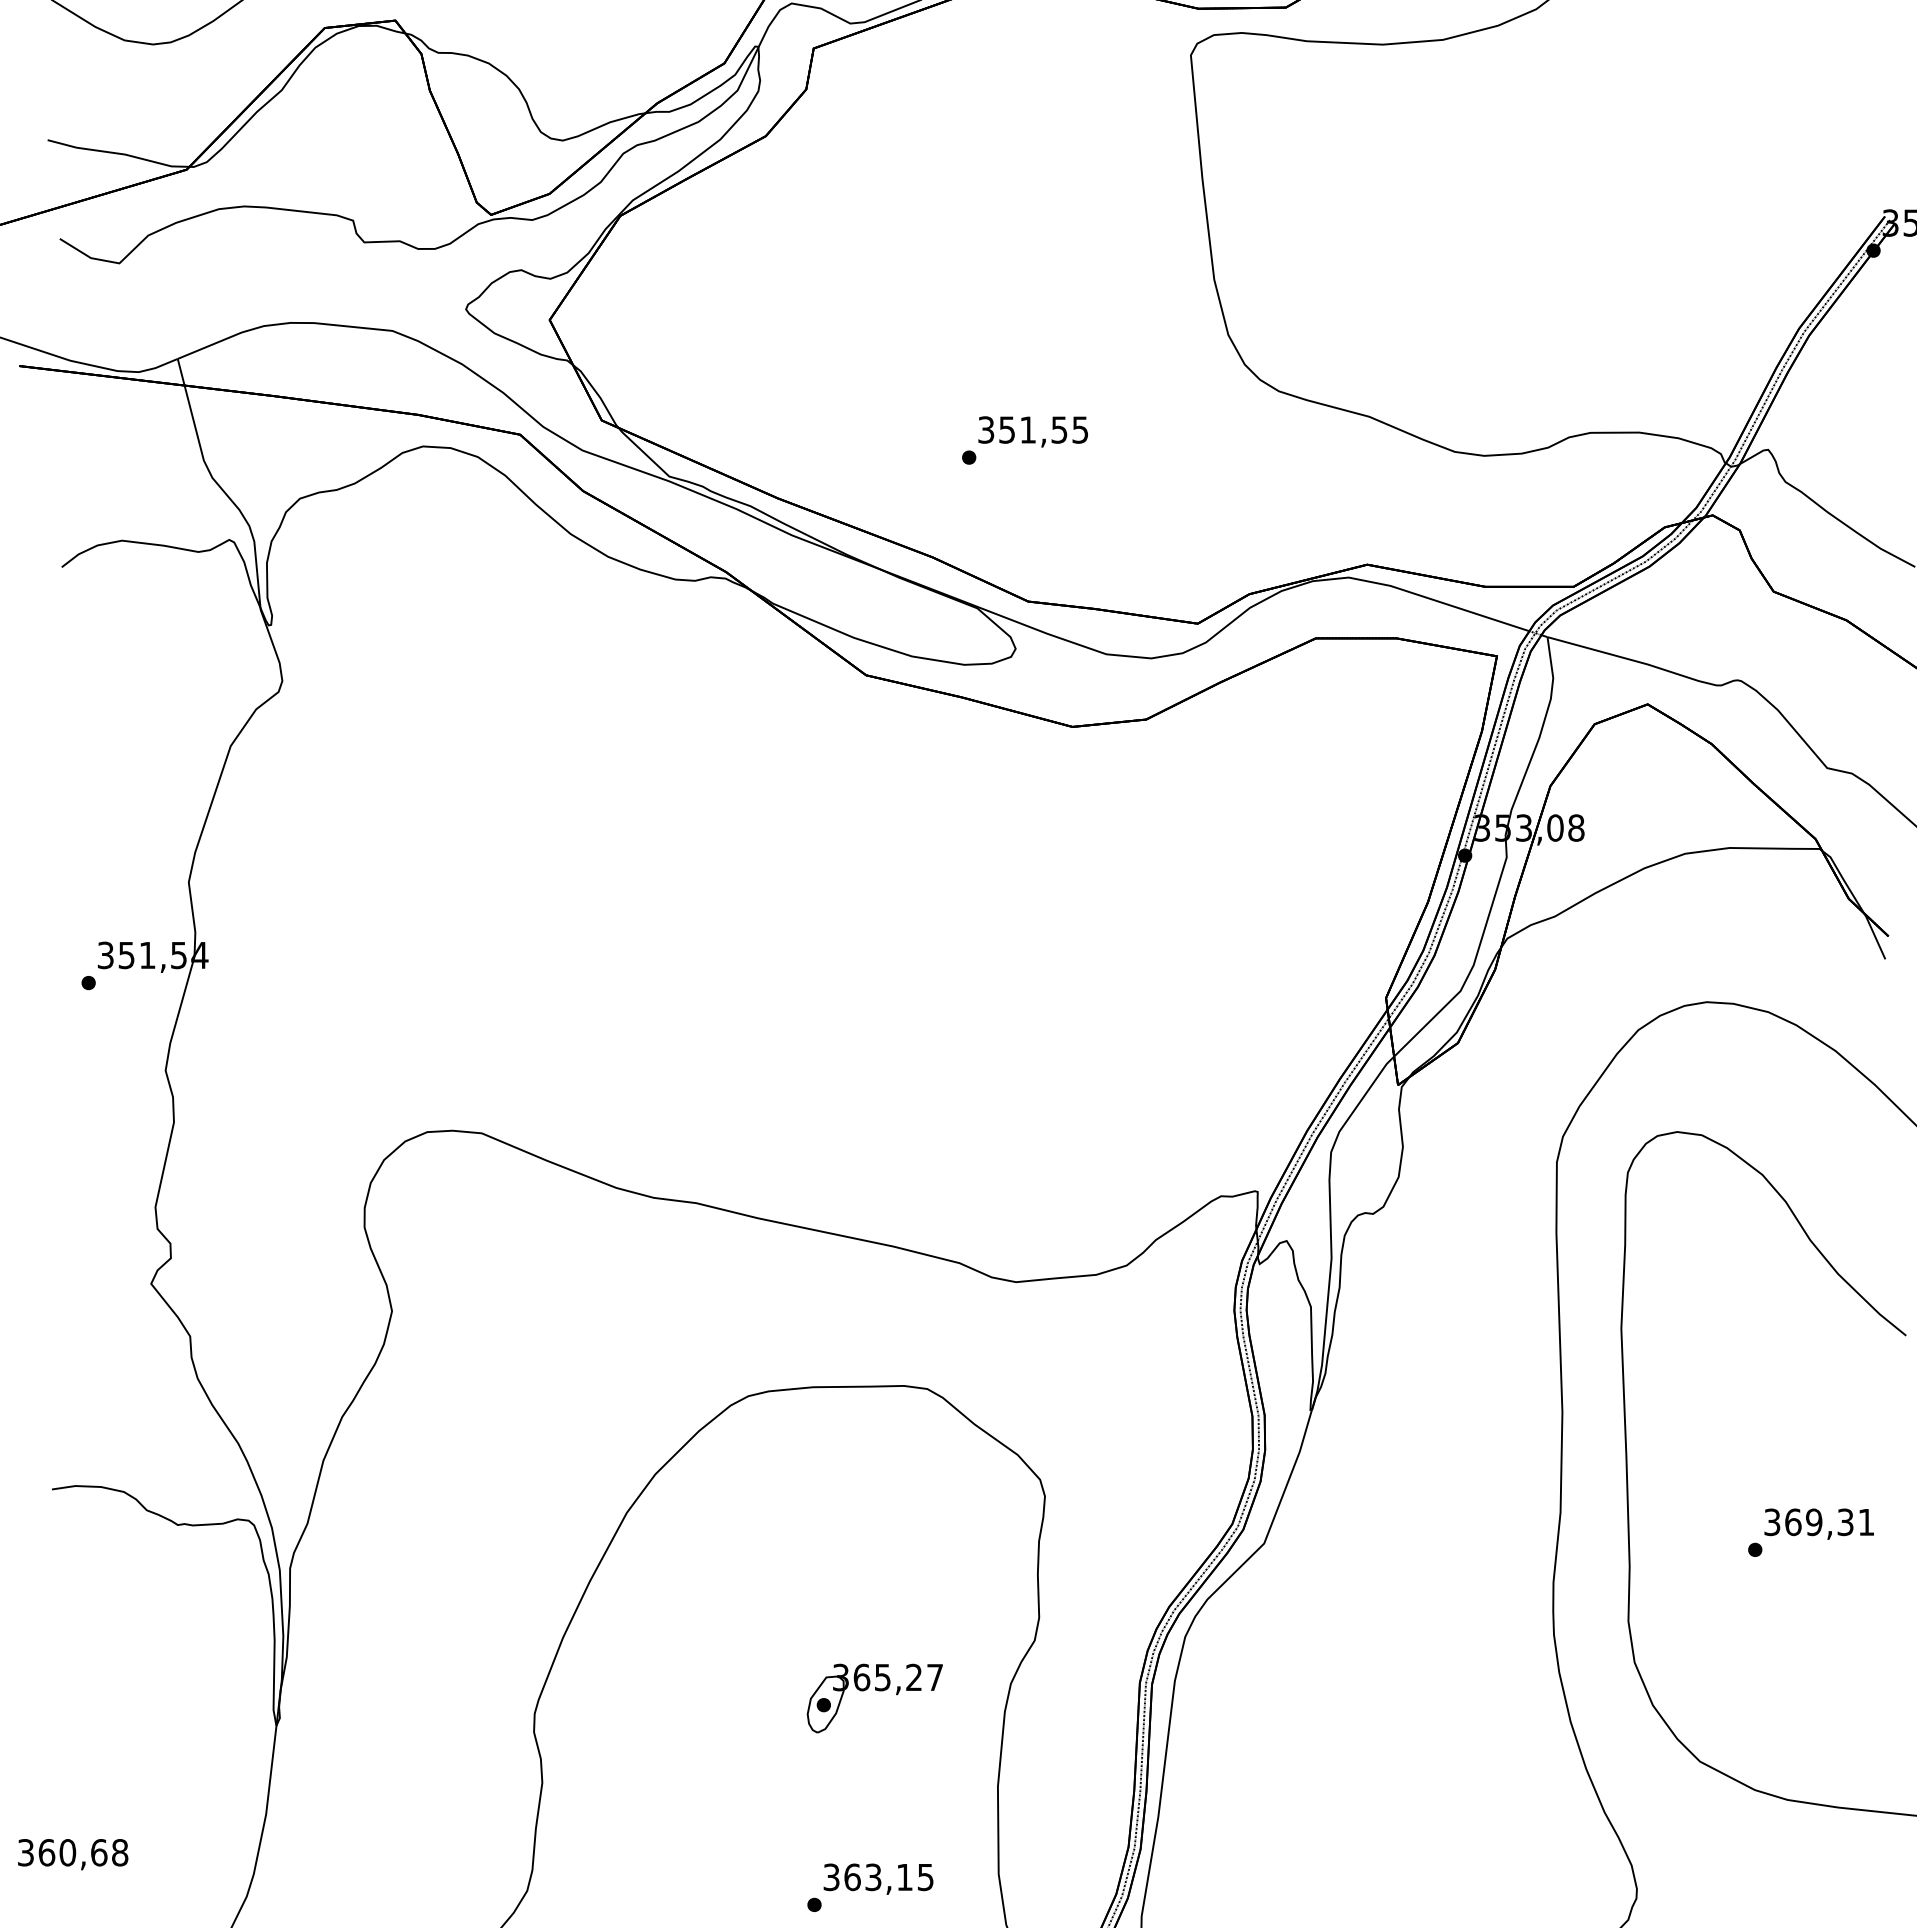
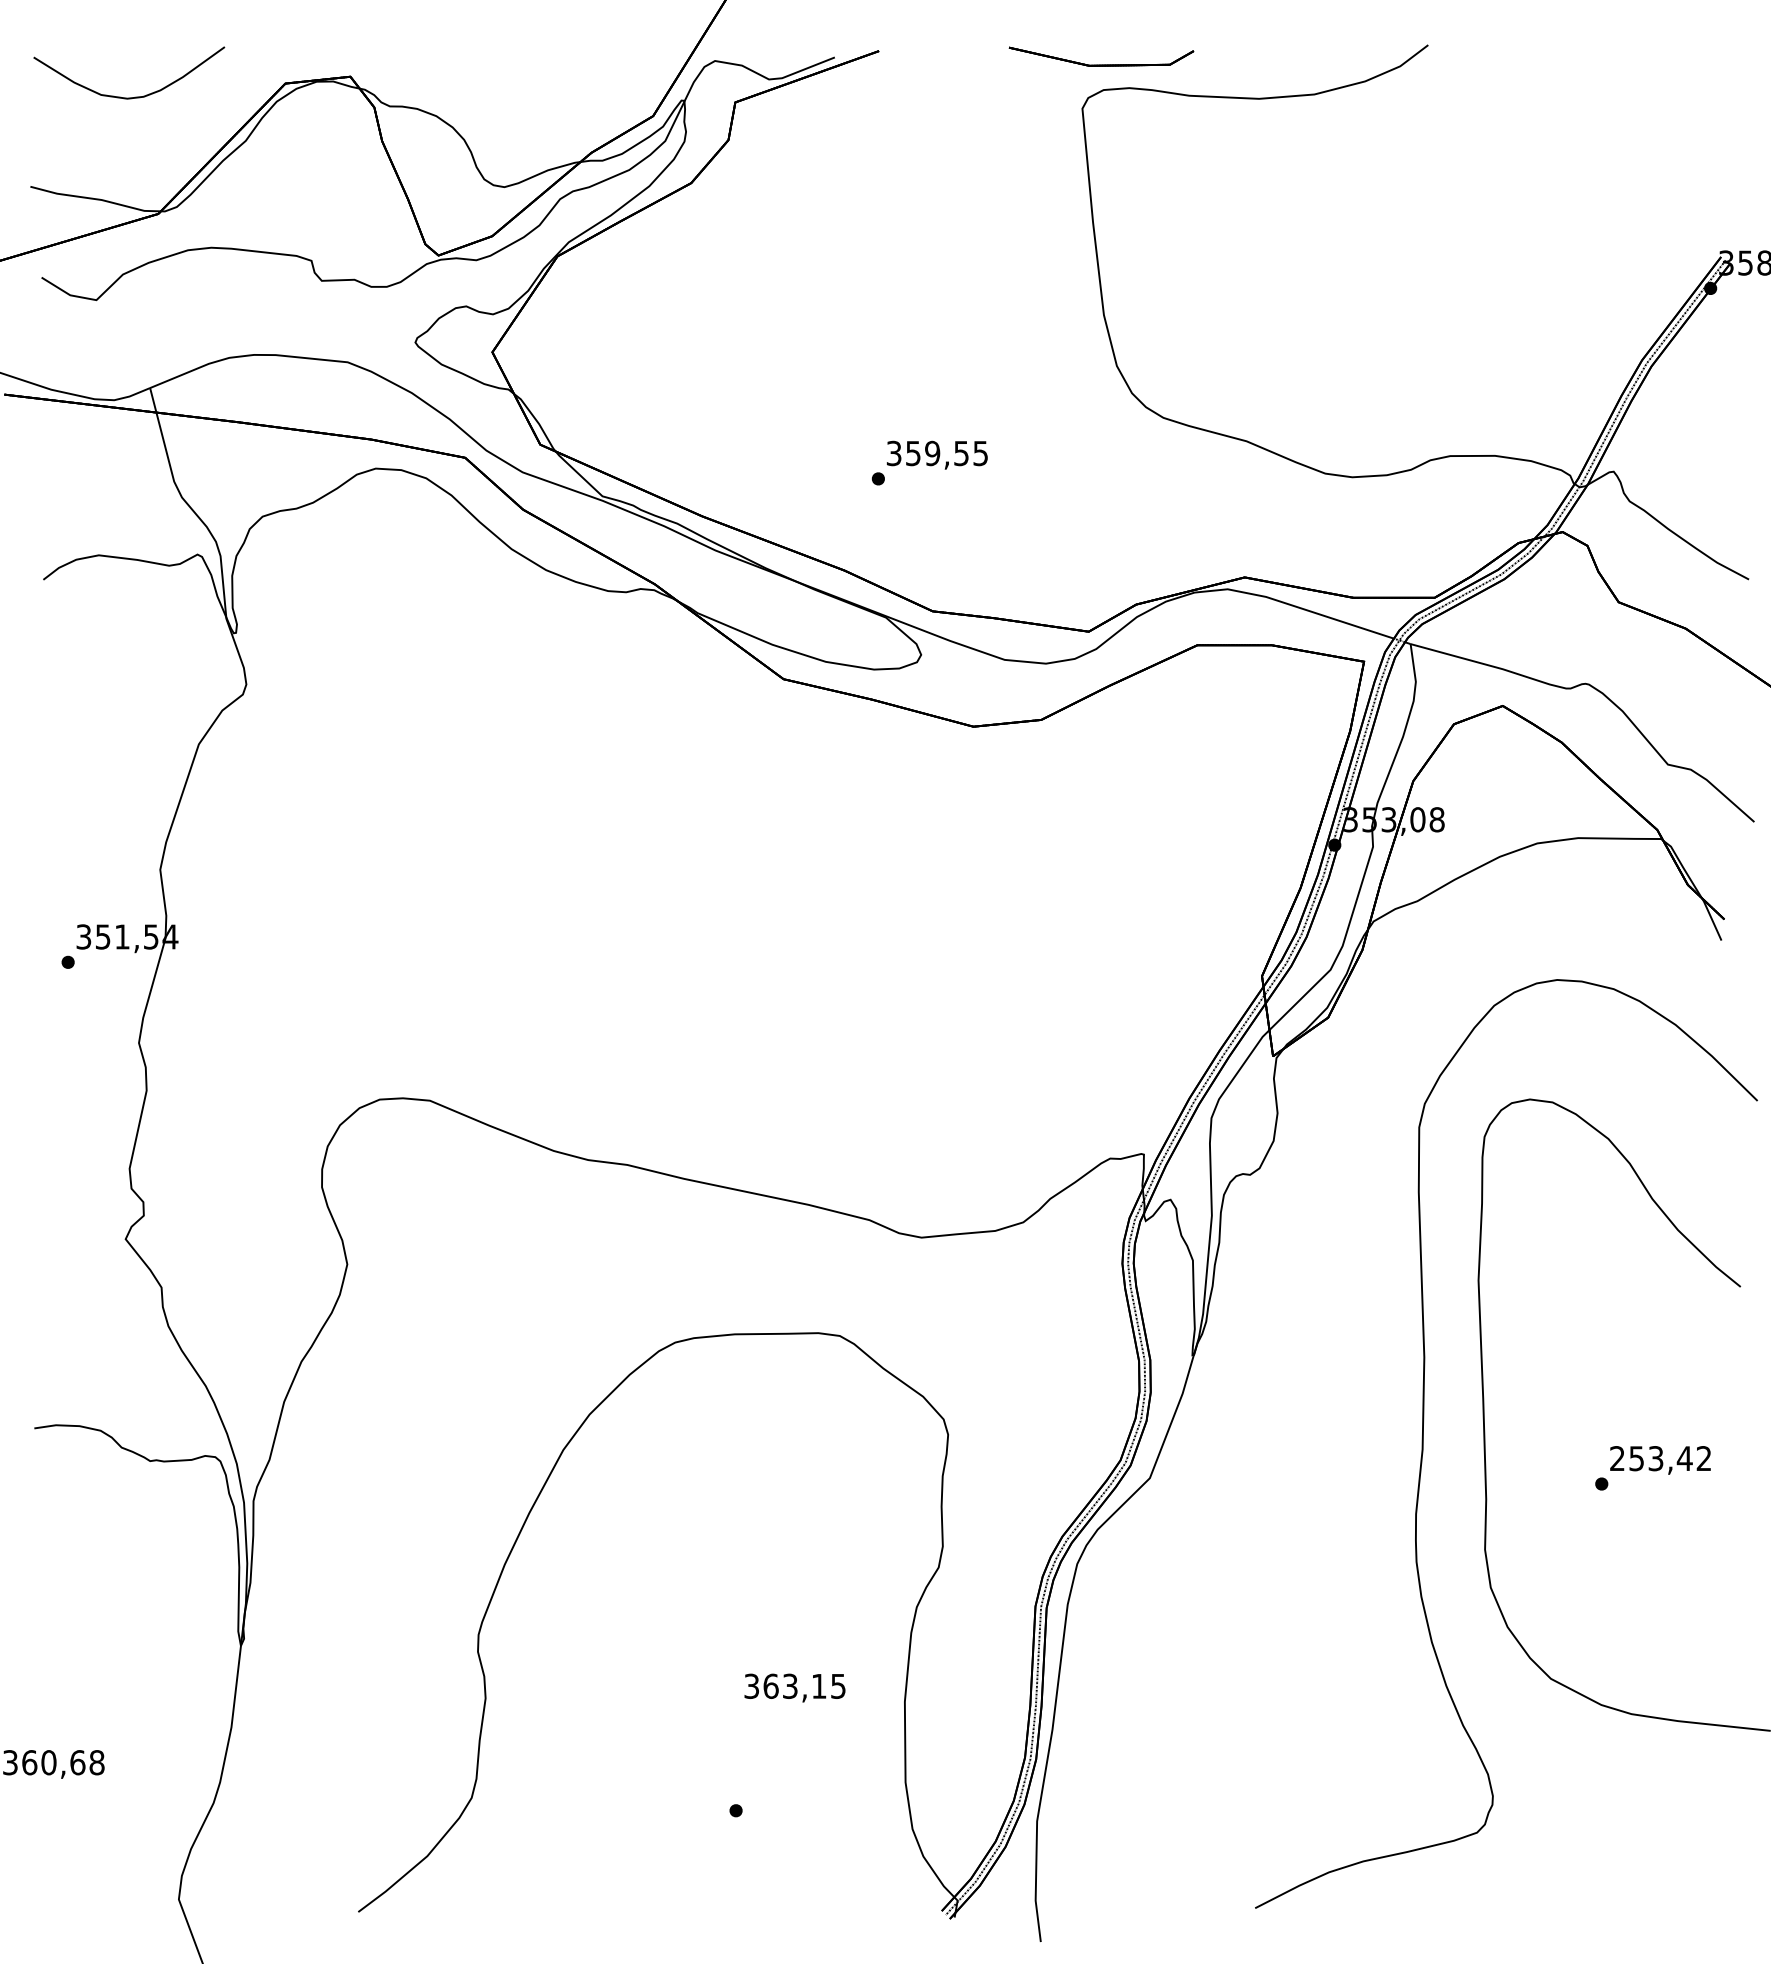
text: (1027, 430) -> (932, 453), 351,55 -> 359,55
text: (1819, 1522) -> (1660, 1458), 369,31 -> 253,42
part: (875, 1690) -> (792, 1613), removed
text: (877, 1878) -> (794, 1687), moved

